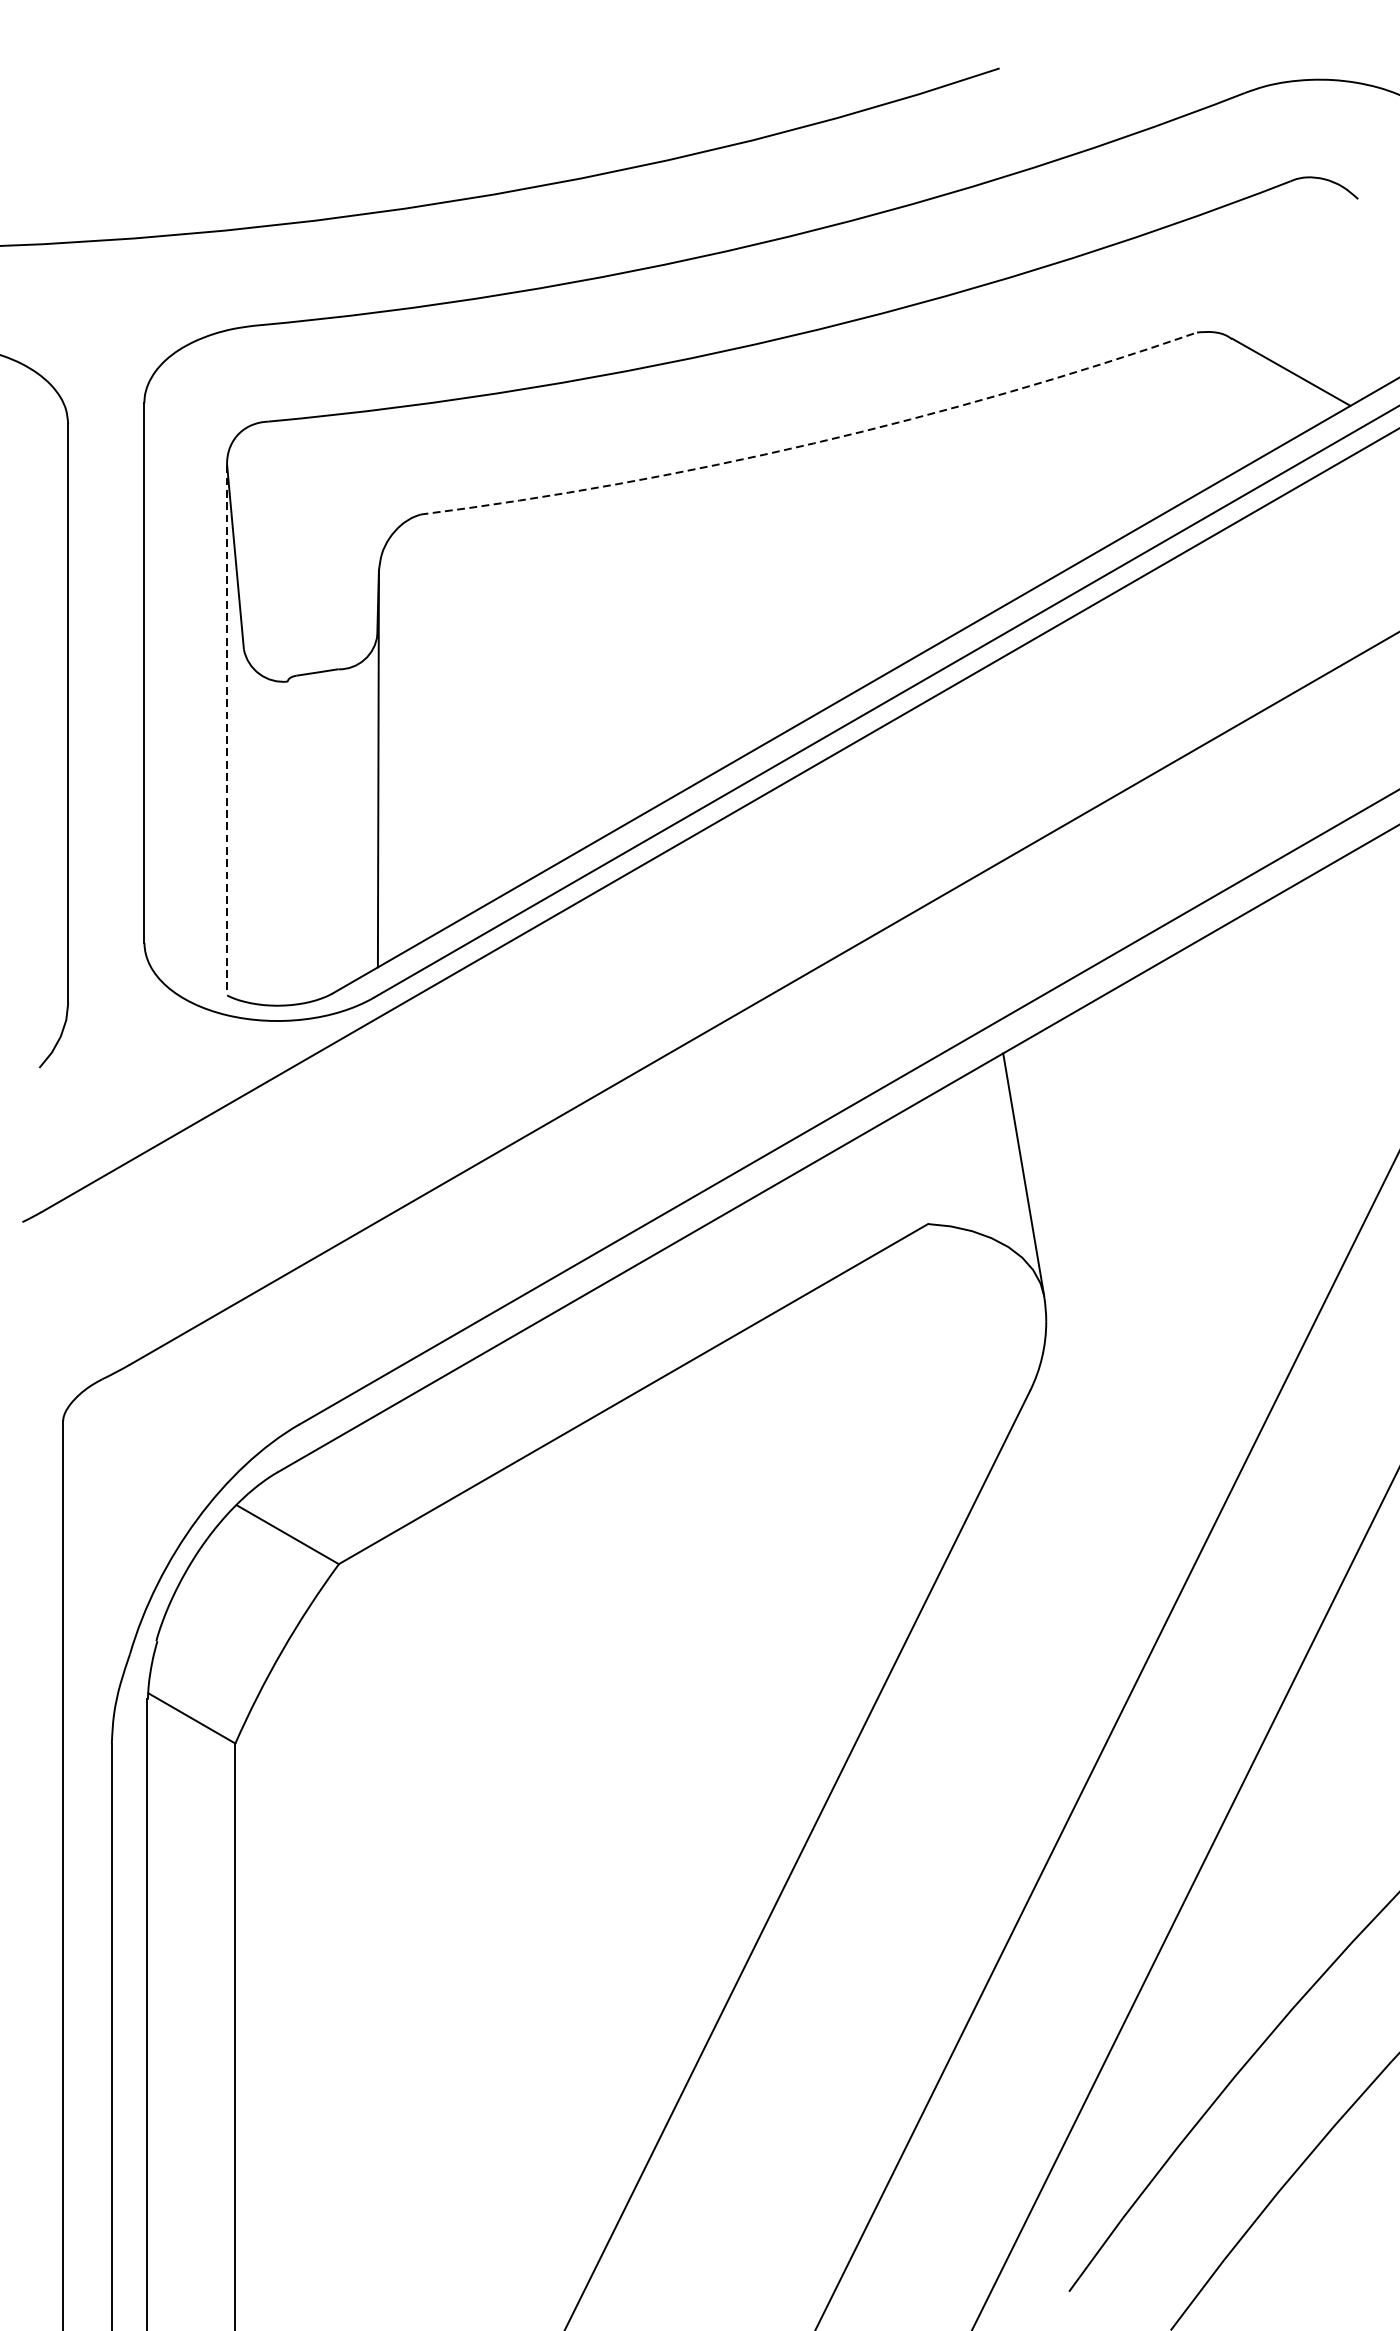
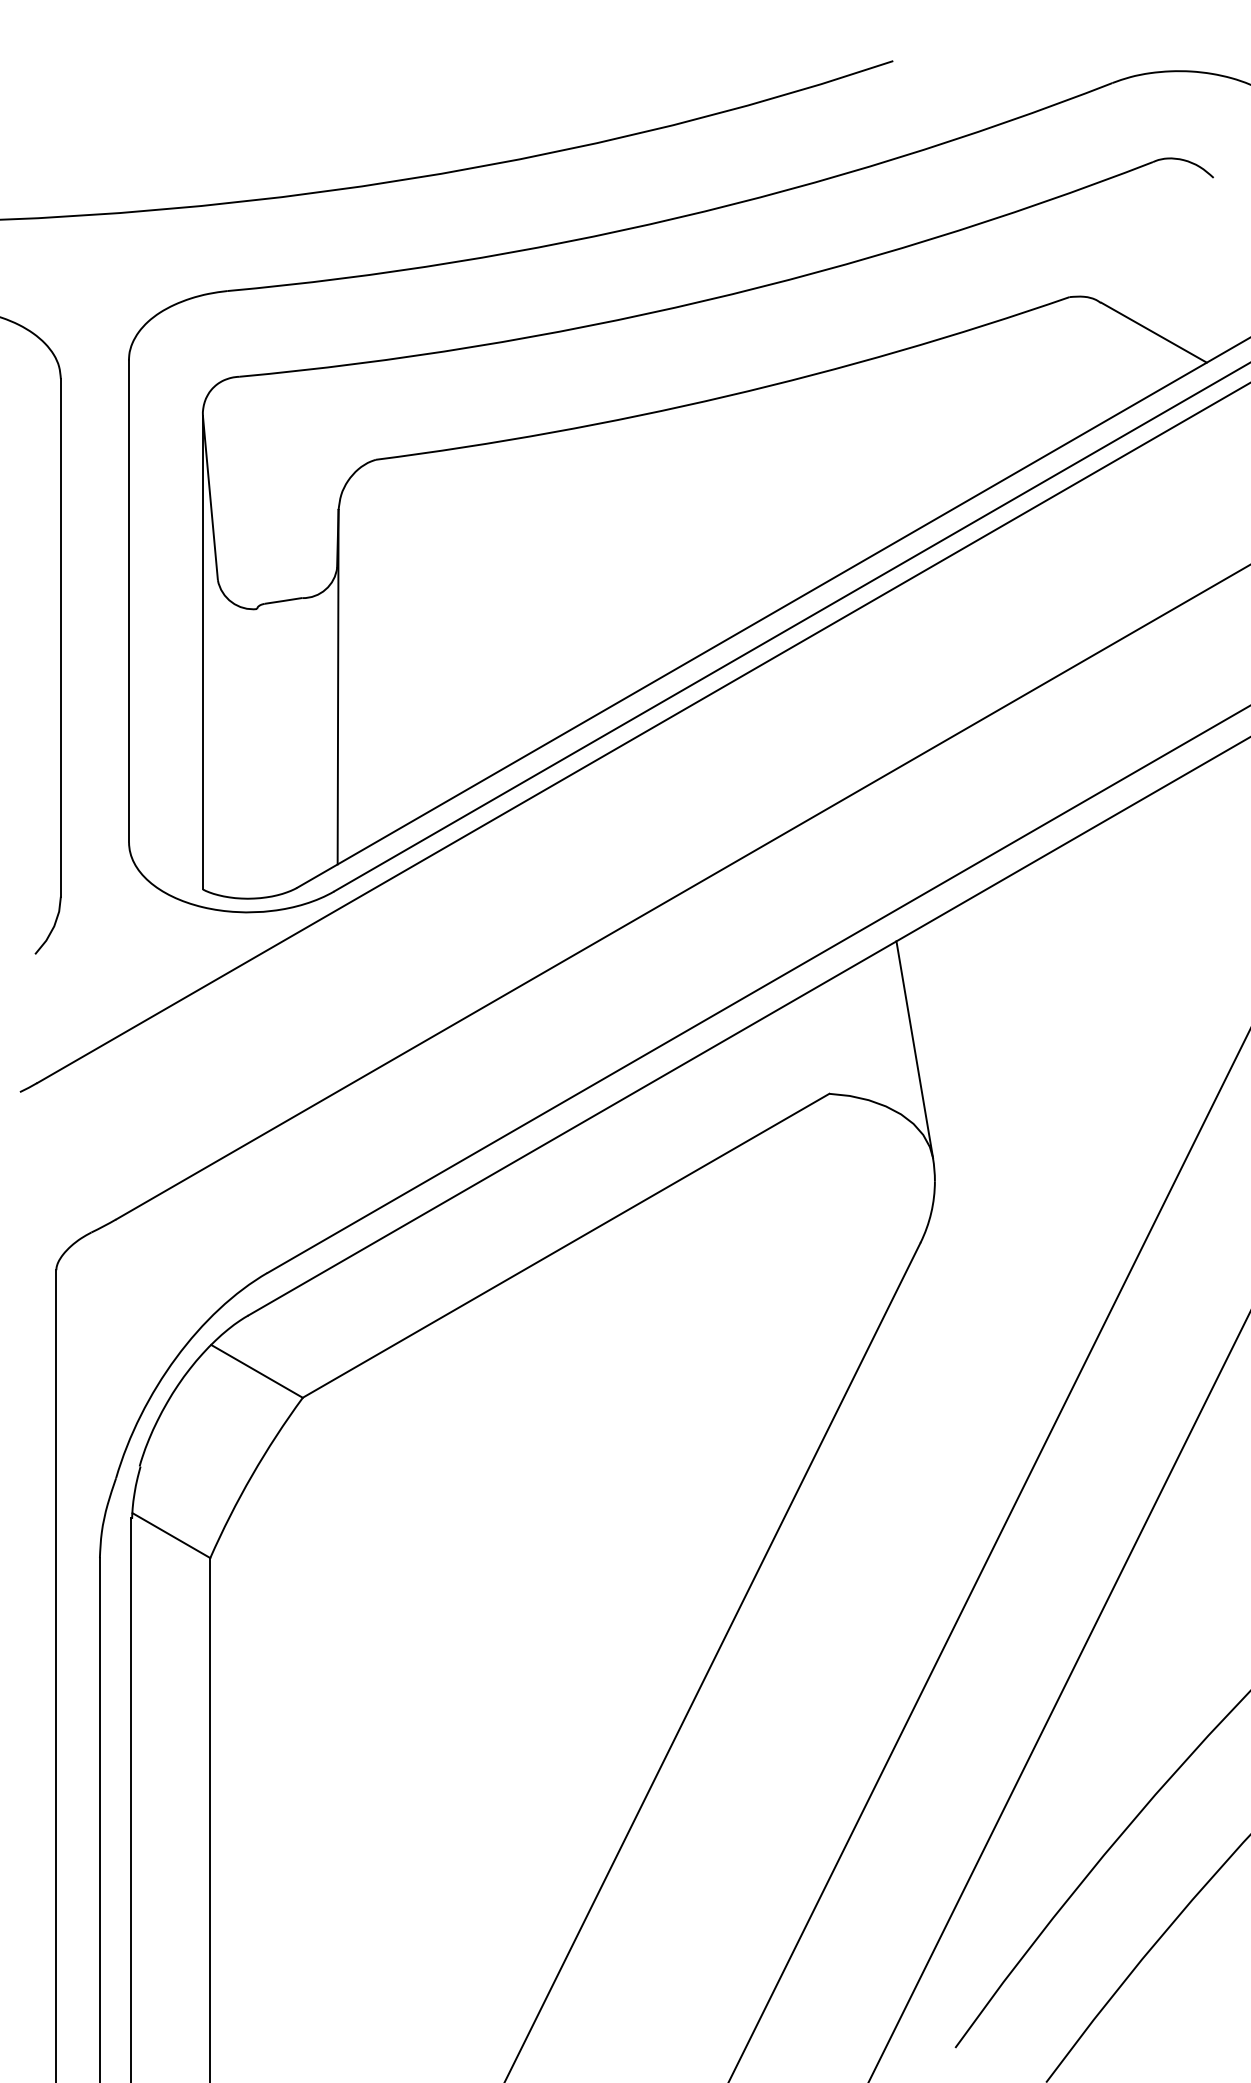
arc: (813, 443) -> (726, 396), dashed -> solid
line: (226, 730) -> (202, 652), dashed -> solid

